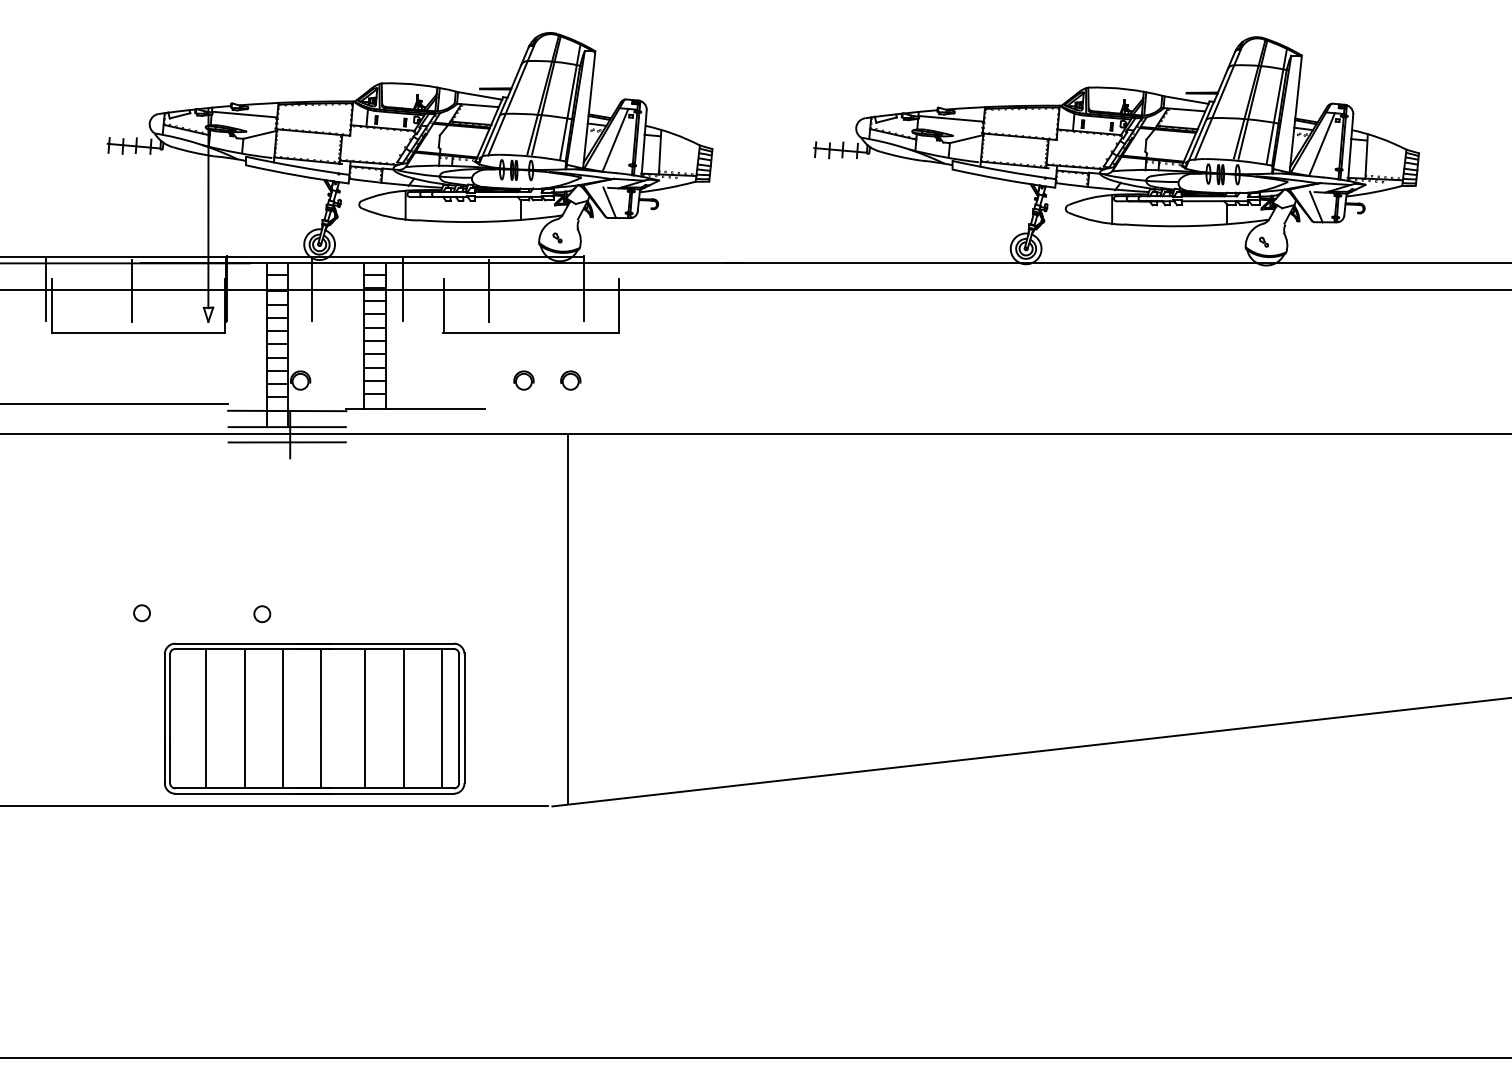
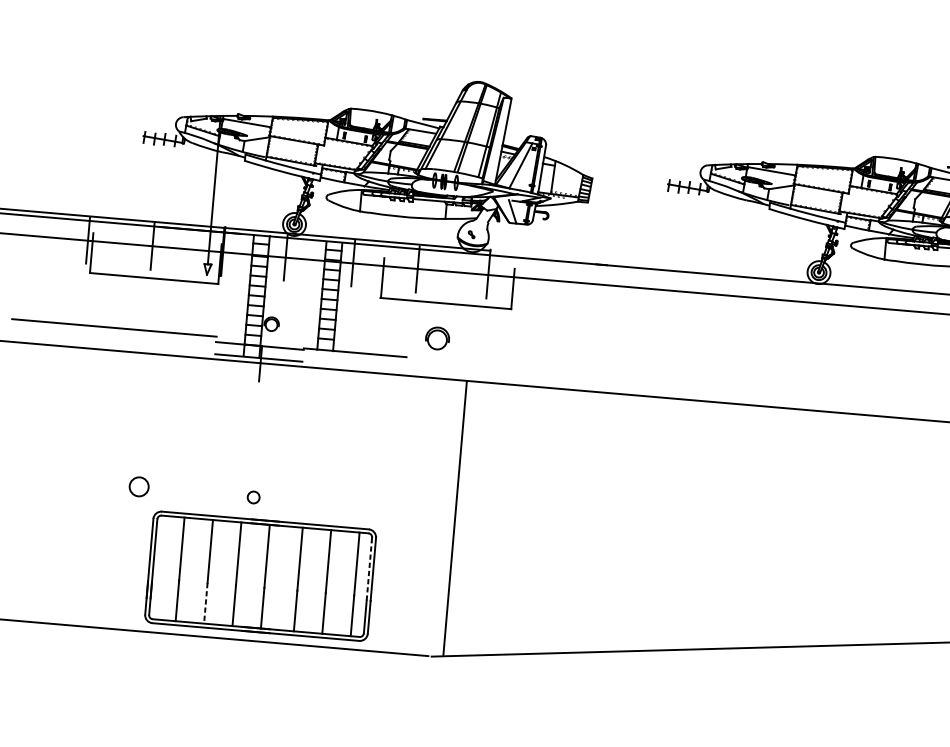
part: (523, 380) -> (437, 338), size x1.6
part: (570, 380) -> (472, 341), removed
line: (286, 442) -> (257, 369), removed
circle: (141, 613) -> (138, 487), size x1.6
circle: (262, 614) -> (253, 497), moved
line: (459, 699) -> (369, 571), solid -> dashed
line: (244, 761) -> (205, 603), solid -> dashed

